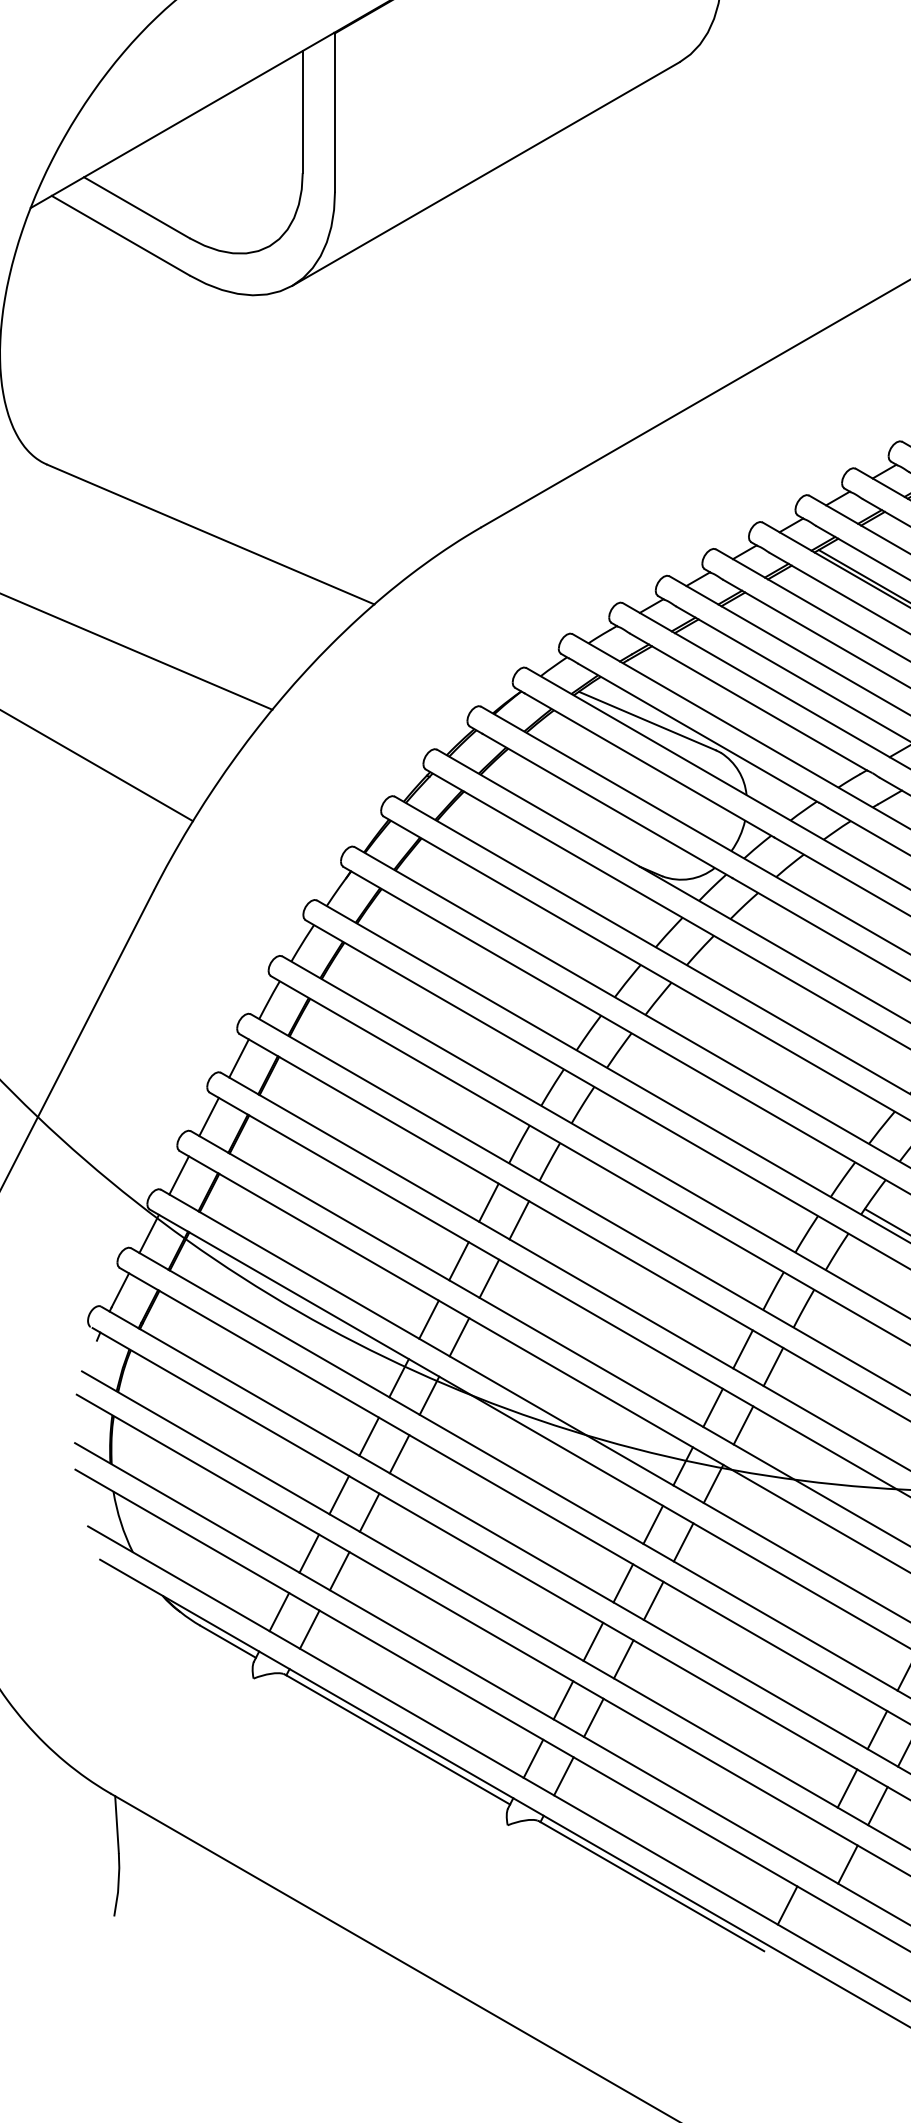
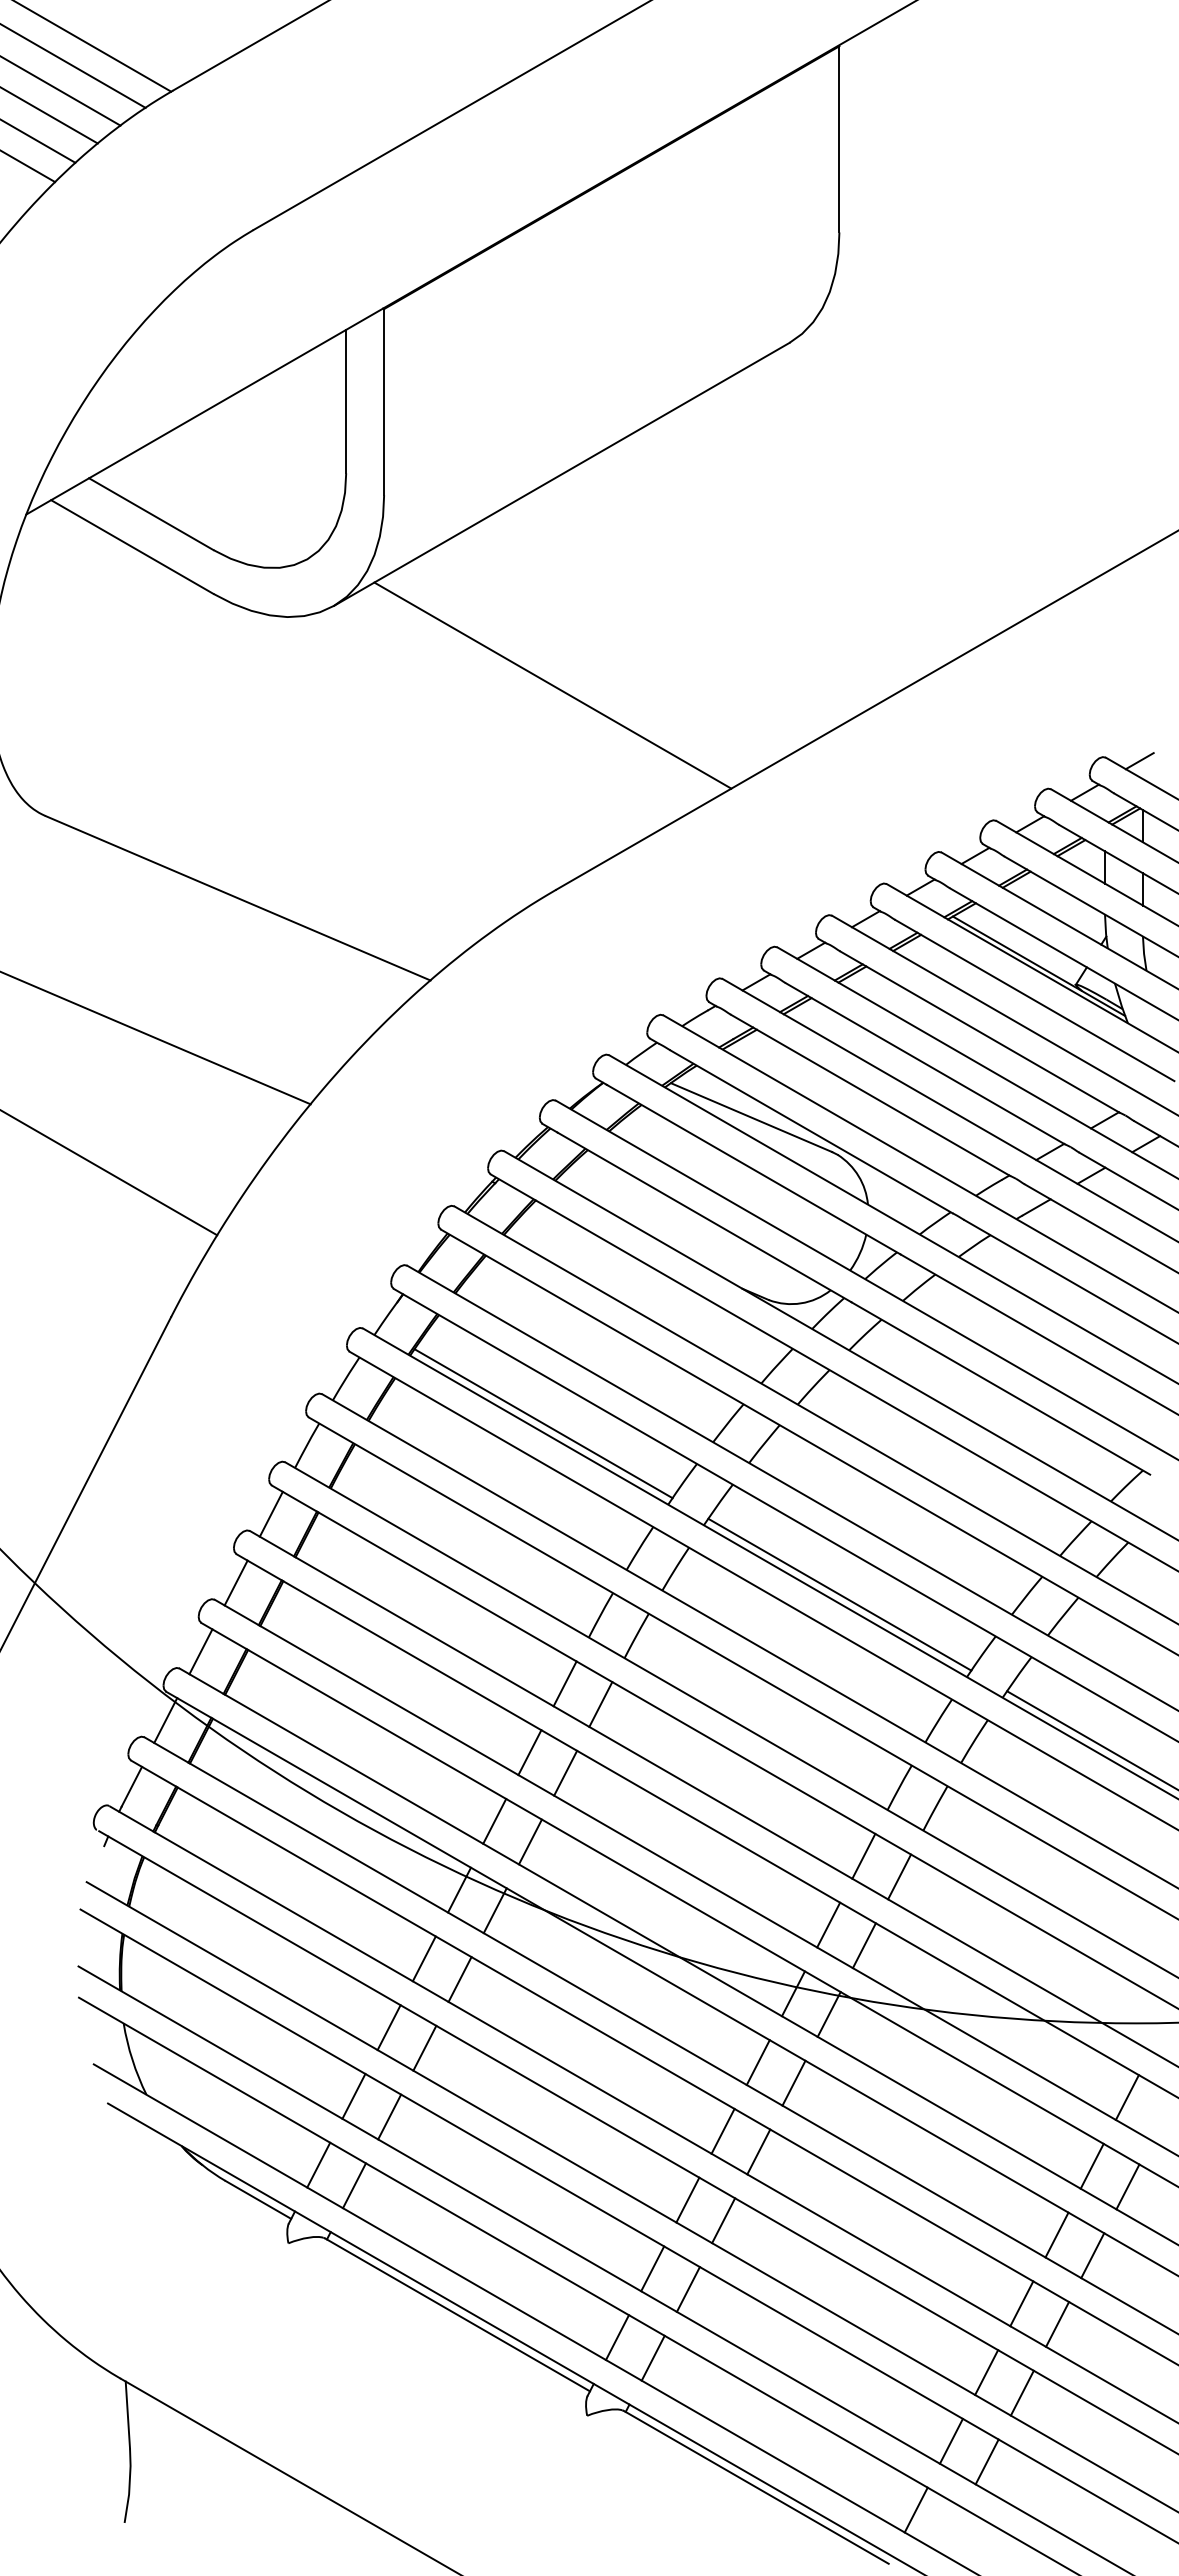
line: (478, 353) -> (552, 685), added
line: (470, 981) -> (543, 1423), added
line: (722, 1126) -> (839, 1594), added
line: (816, 1846) -> (950, 2440), added

